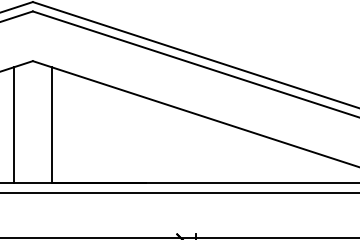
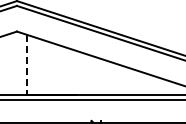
line: (14, 124) -> (7, 64), removed
line: (51, 124) -> (26, 64), solid -> dashed

